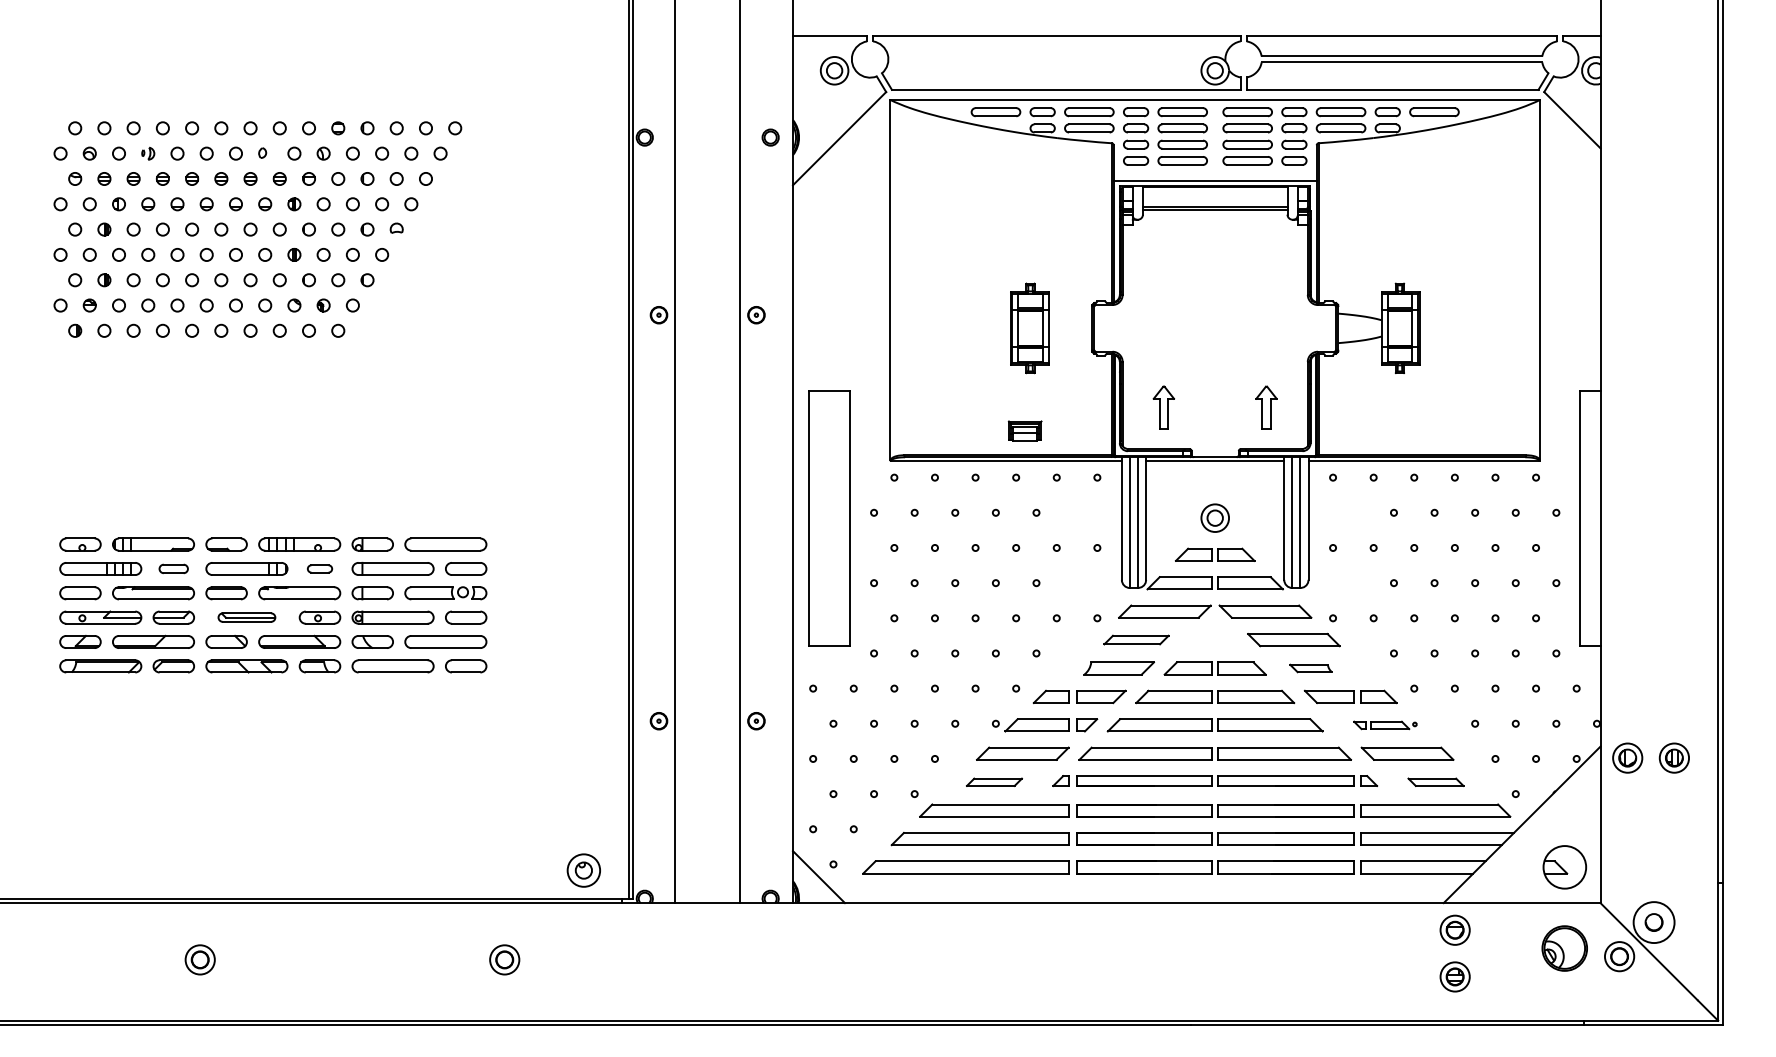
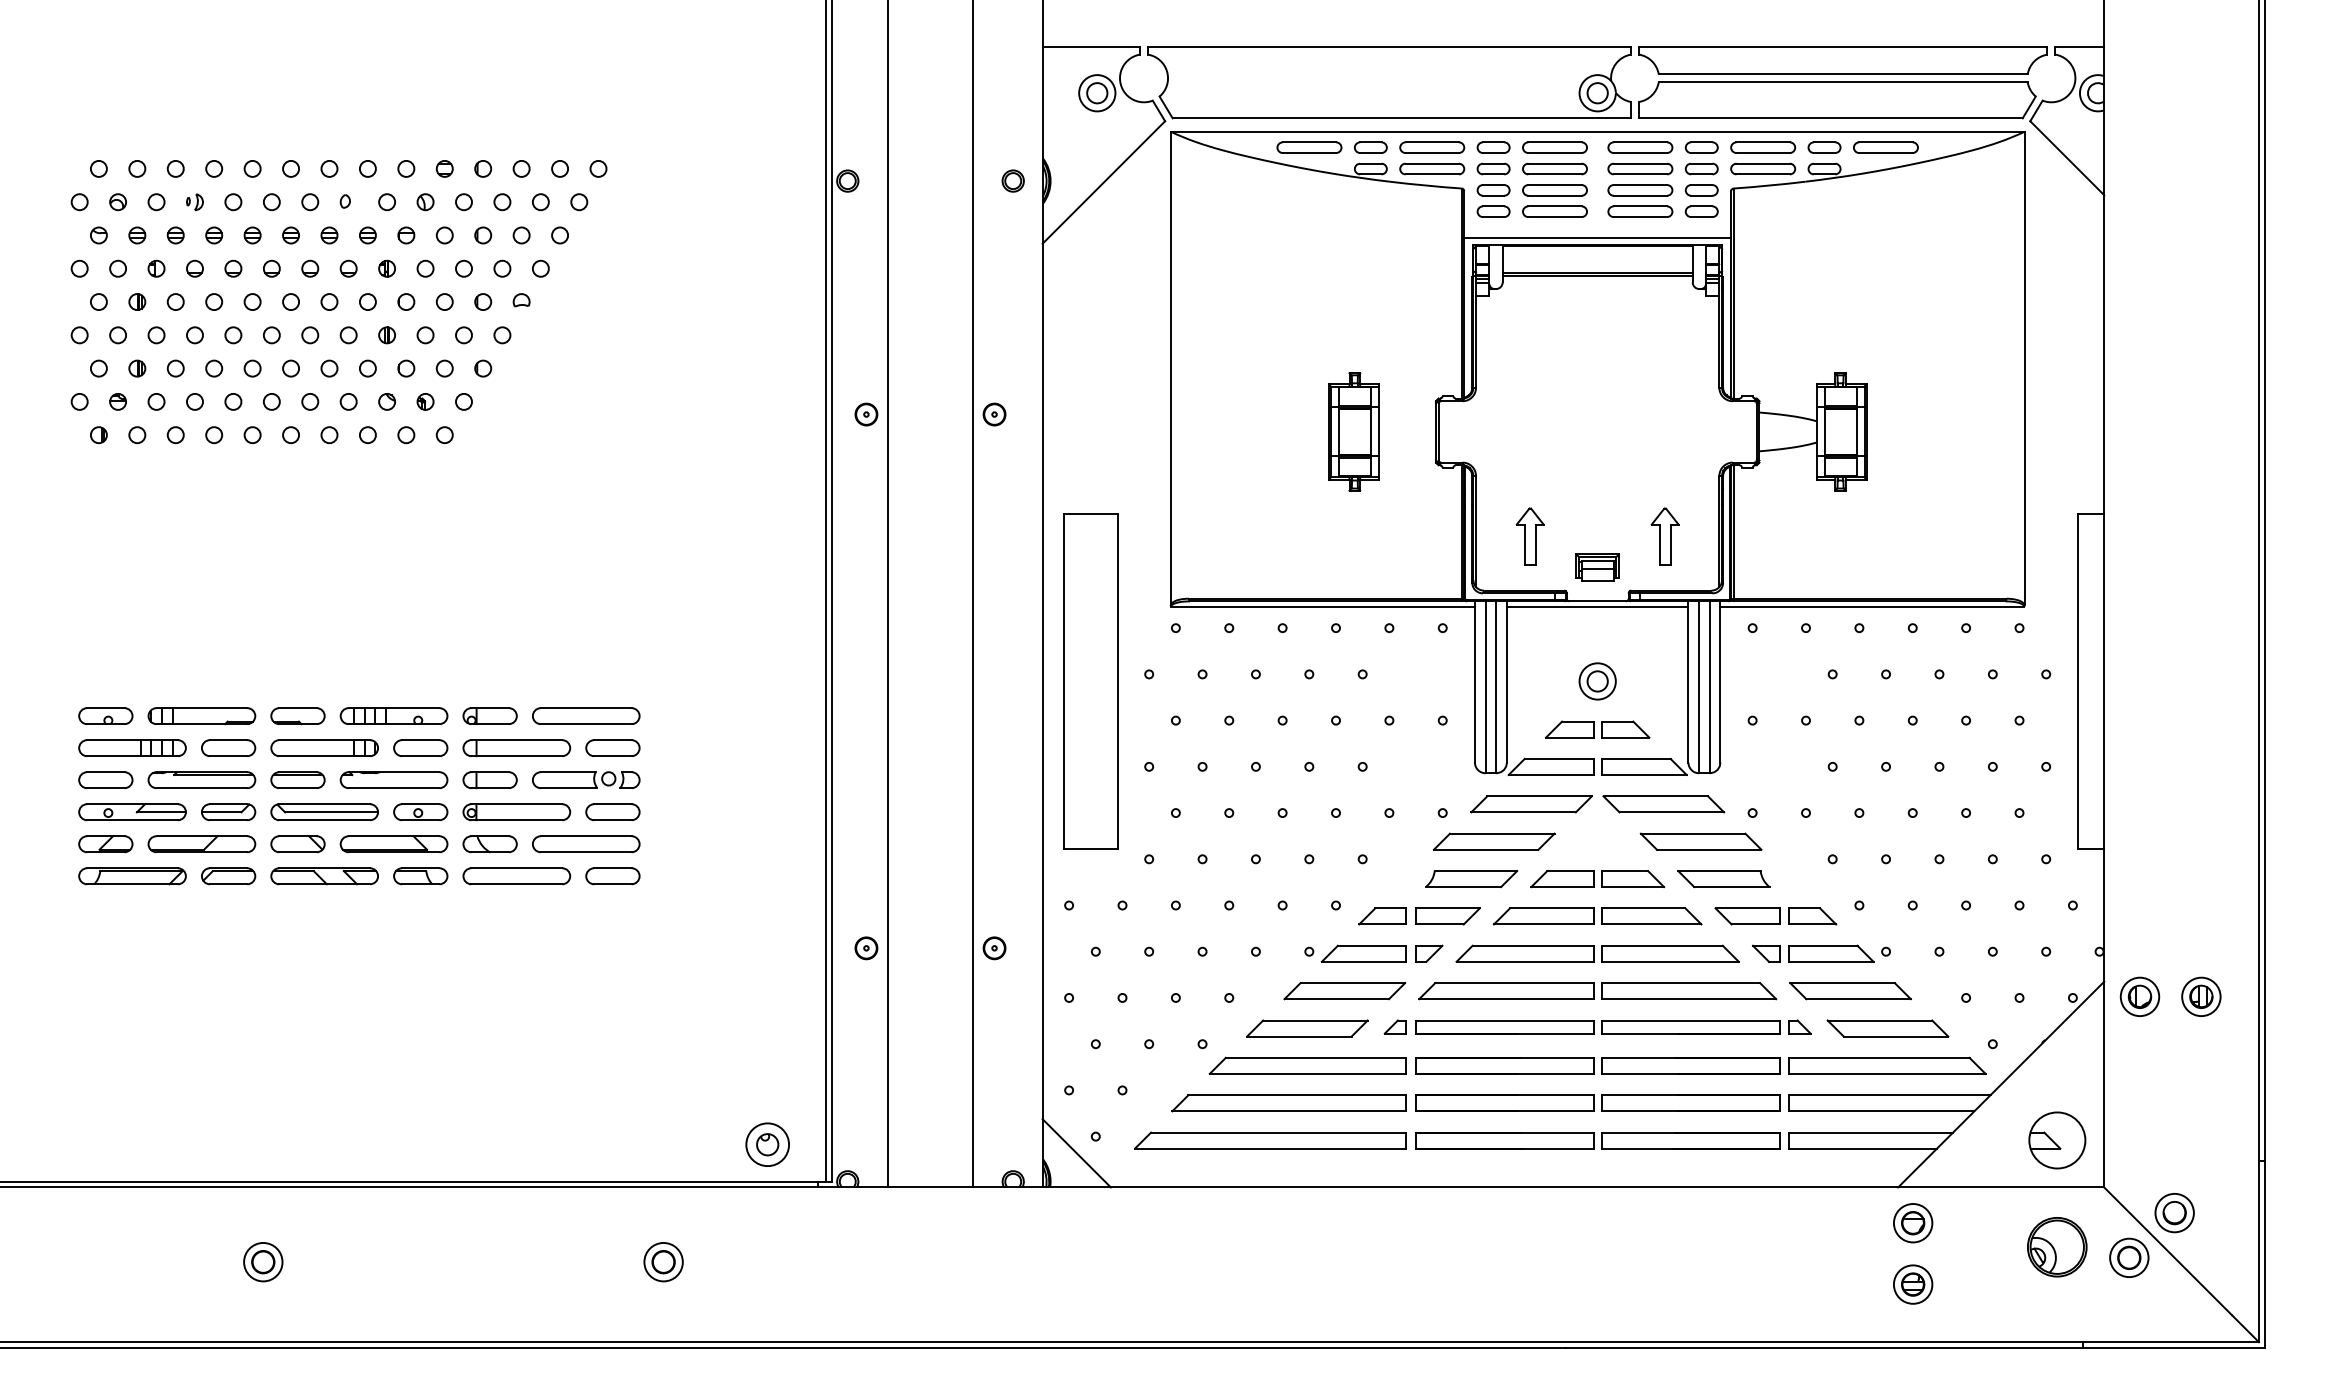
part: (1024, 430) -> (1596, 566), moved
part: (173, 568) -> (228, 747), size x1.43
part: (319, 568) -> (420, 747), size x1.67
part: (246, 617) -> (324, 812), size x1.43
part: (1136, 639) -> (1494, 840), size x1.43
part: (1310, 668) -> (1722, 879), size x1.67
part: (1385, 725) -> (1821, 953), size x1.67
part: (994, 782) -> (1307, 1028), size x1.67
part: (1435, 782) -> (1887, 1028), size x1.67
circle: (1653, 922) -> (2173, 1212), size x0.71

